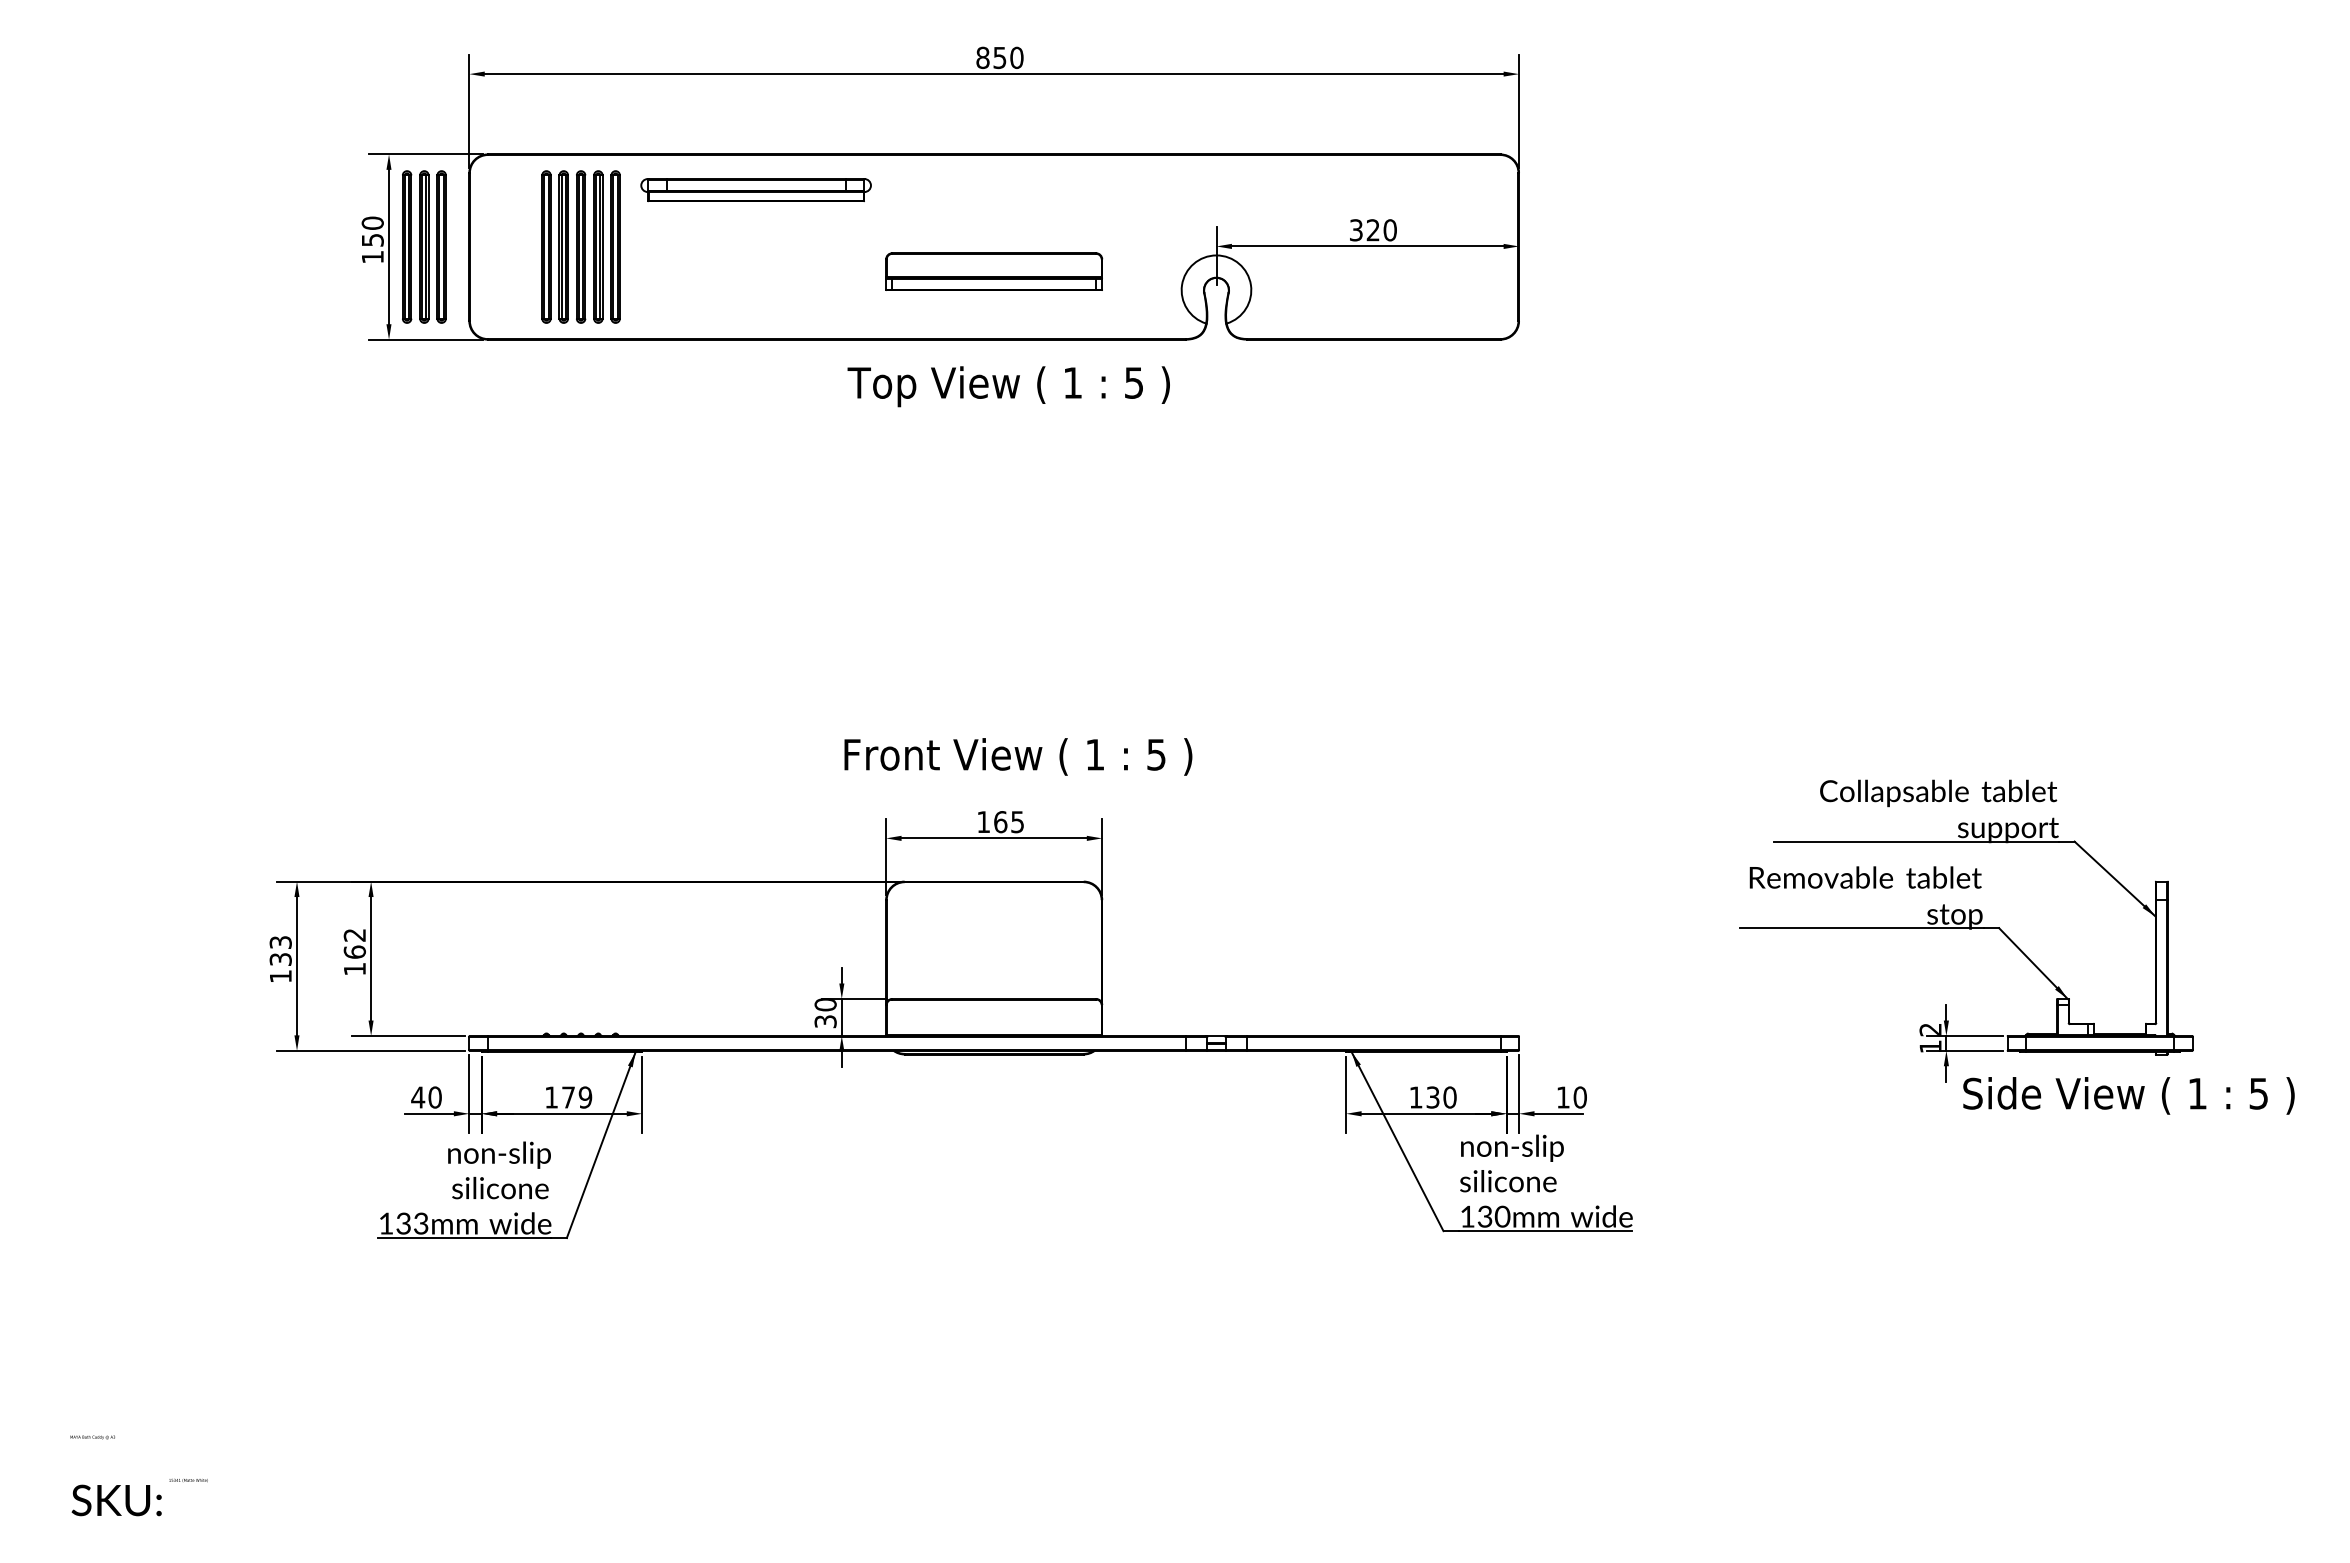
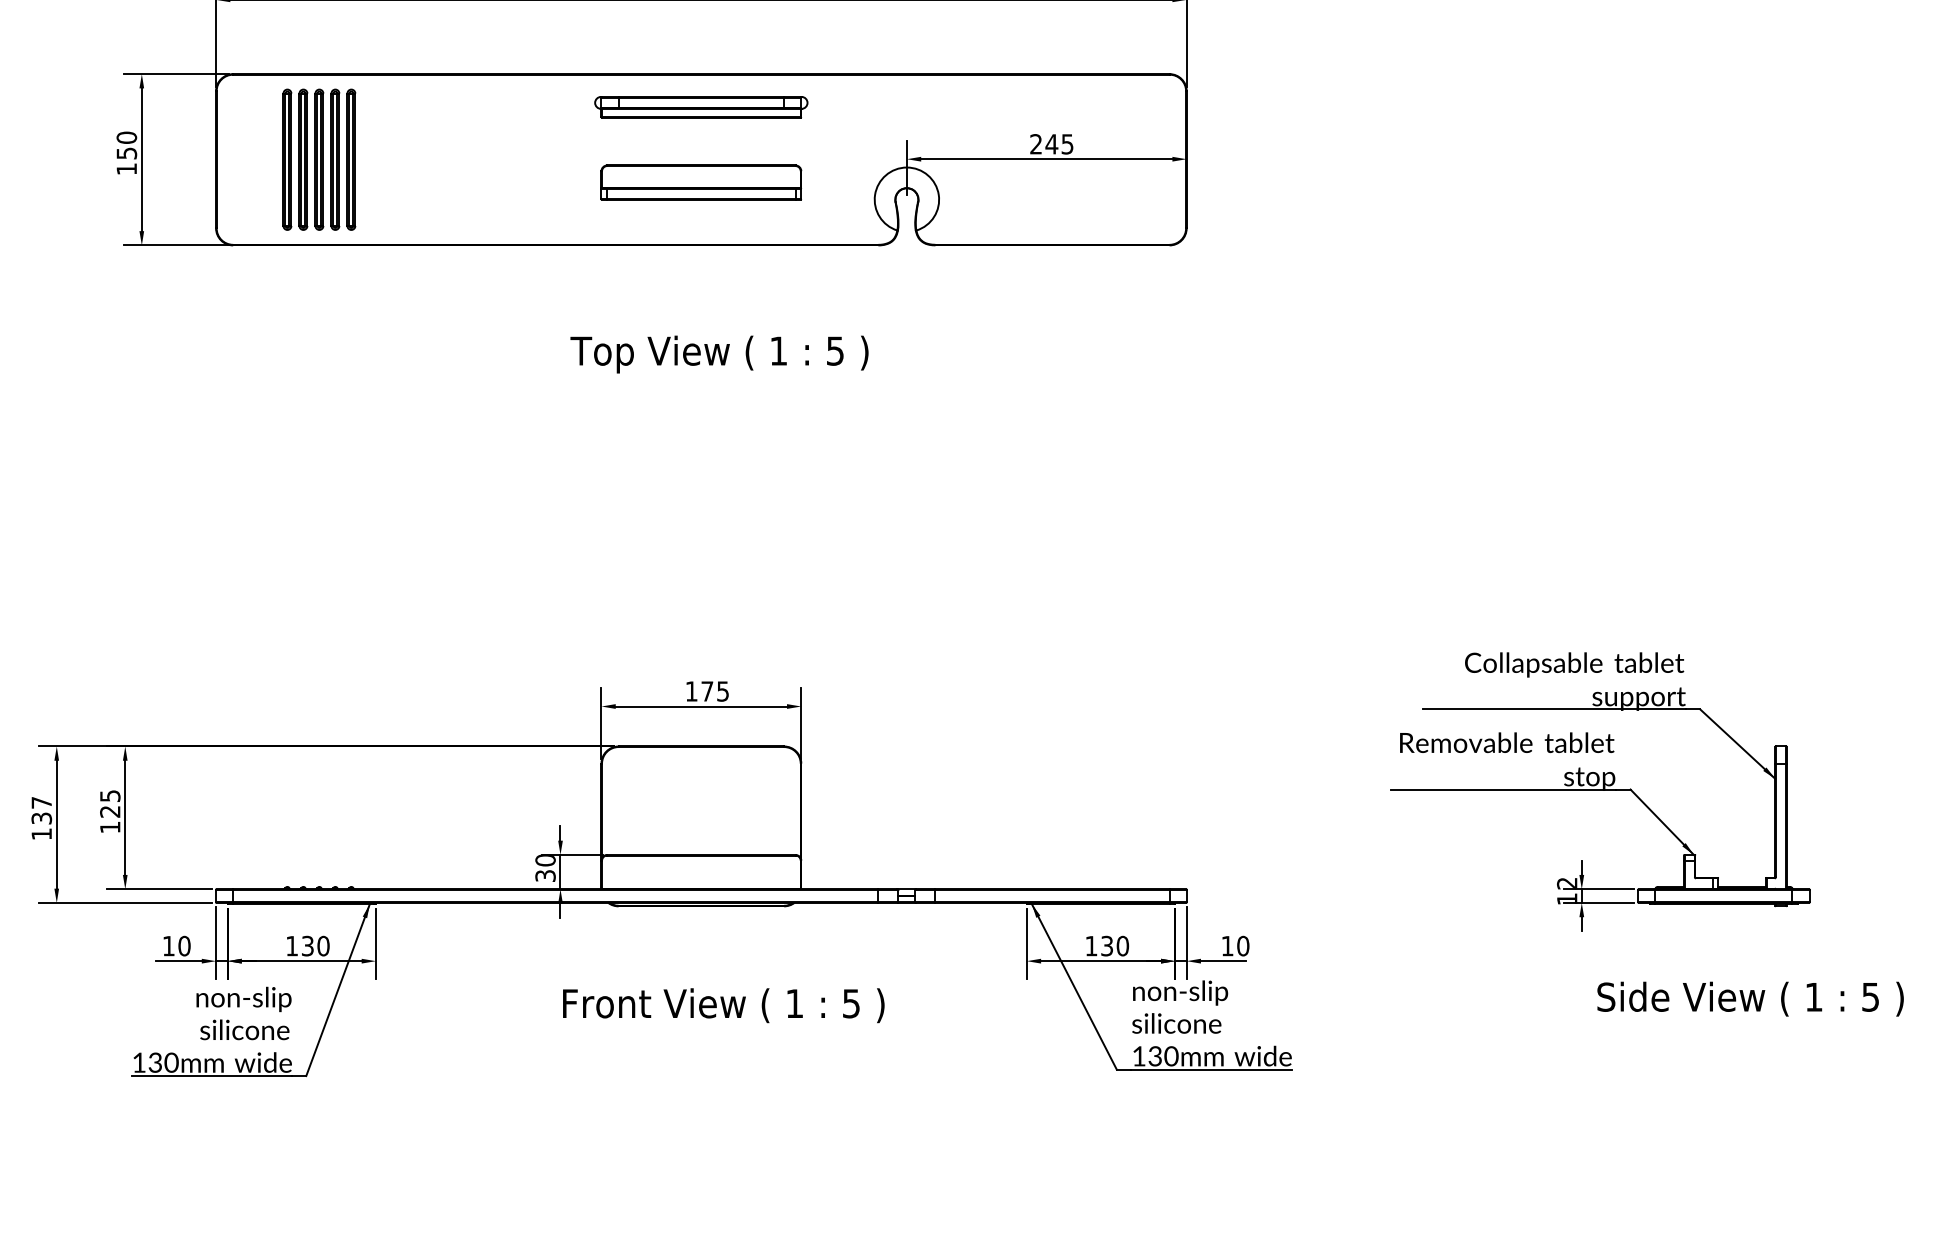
part: (755, 189) -> (700, 106), moved
text: (1372, 230) -> (1051, 144), 320 -> 245
part: (424, 246) -> (174, 159), removed
text: (1008, 386) -> (719, 354), moved
text: (1018, 756) -> (723, 1005), moved
text: (1000, 822) -> (707, 691), 165 -> 175
text: (280, 942) -> (41, 802), 133 -> 137
text: (354, 943) -> (109, 803), 162 -> 125
text: (2128, 1095) -> (1750, 998), moved
text: (418, 1097) -> (169, 946), 40 -> 10
text: (577, 1097) -> (316, 946), 179 -> 130
text: (421, 1223) -> (171, 1062), 133mm -> 130mm

